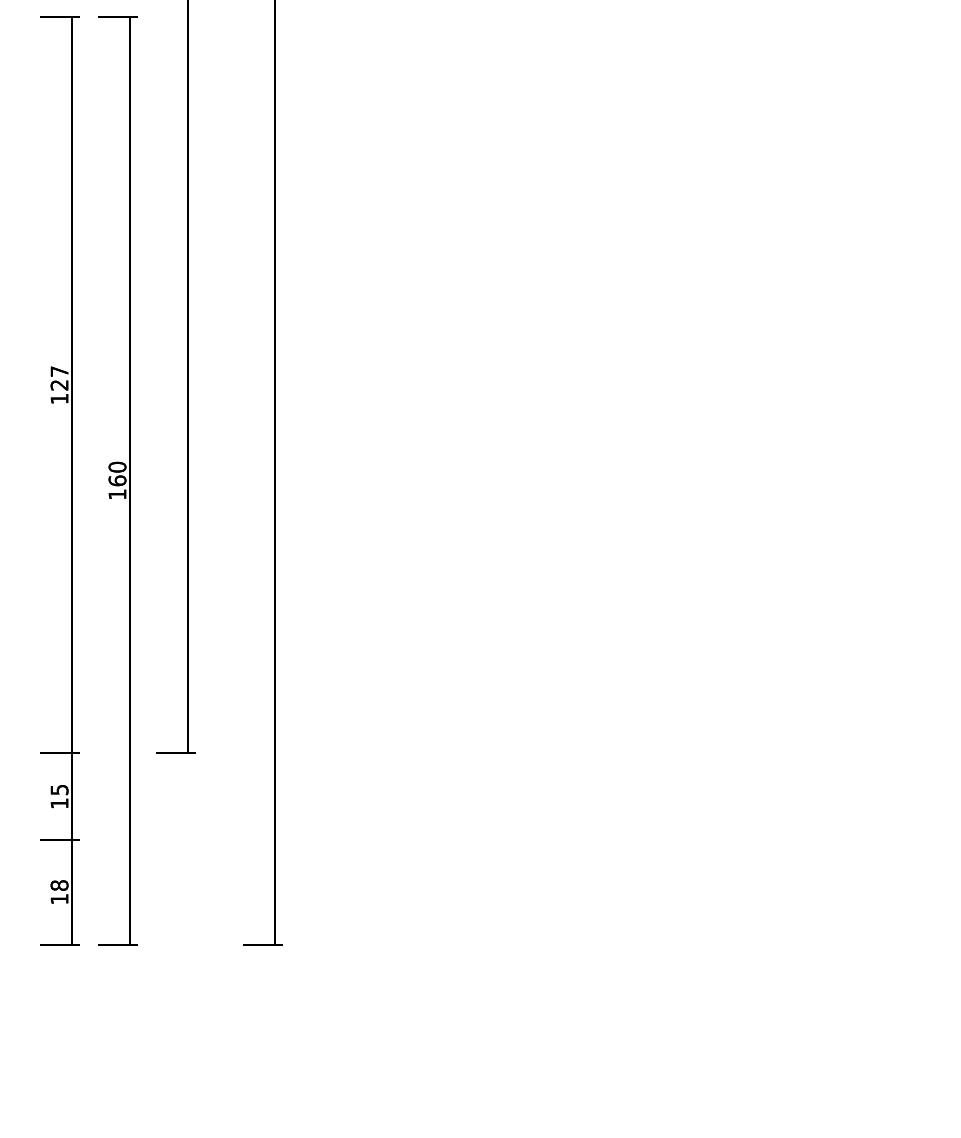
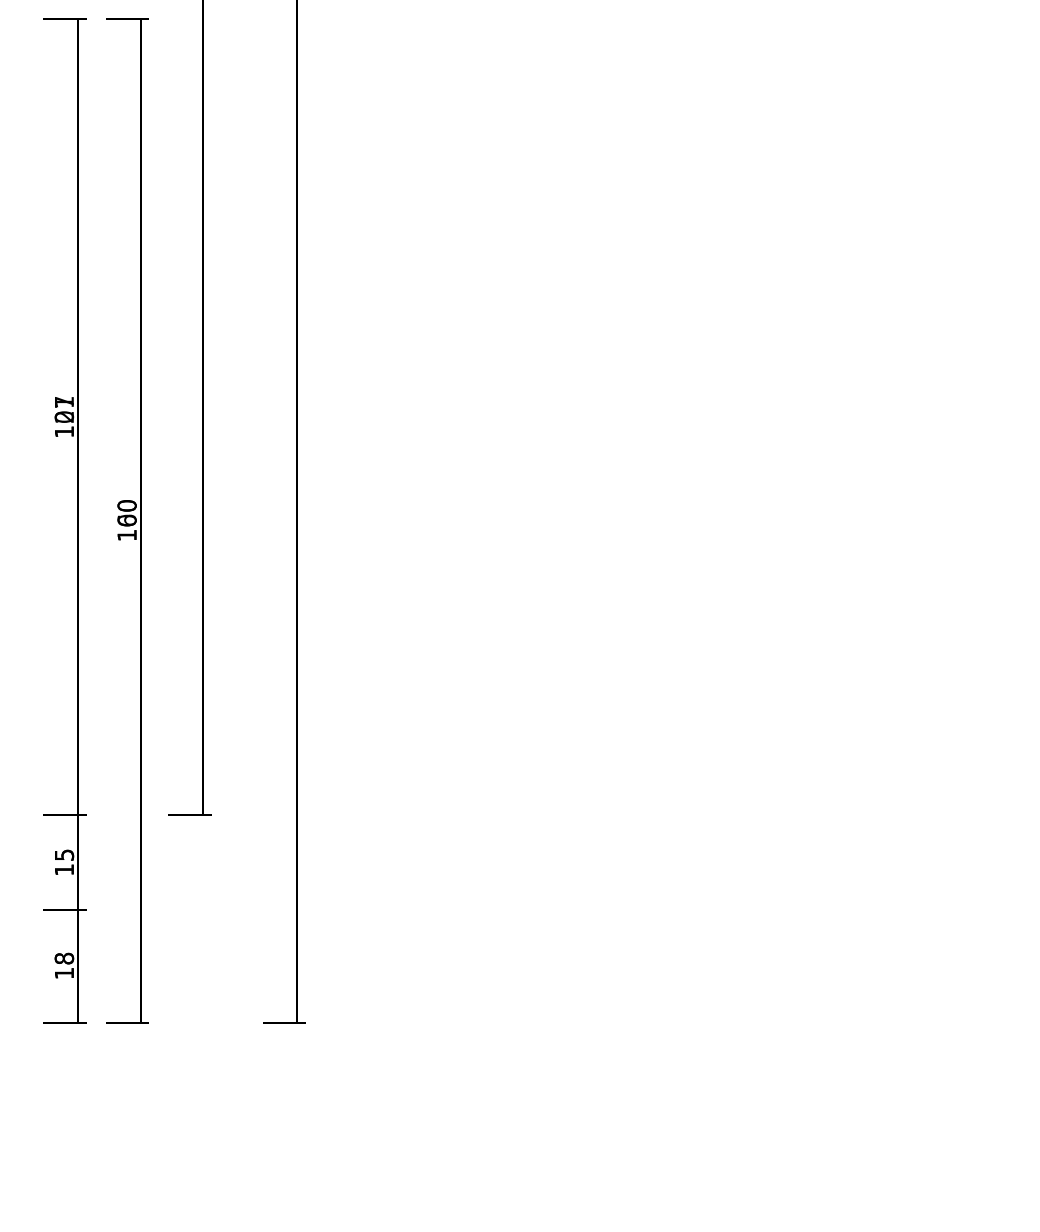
text: (59, 378) -> (64, 409), 127 -> 101
text: (116, 480) -> (126, 520), 160 -> 100

